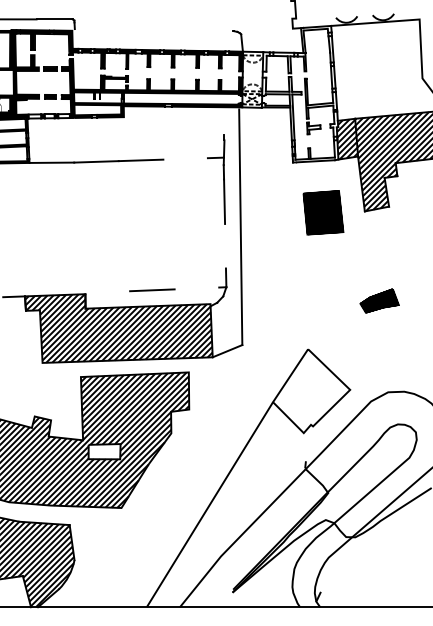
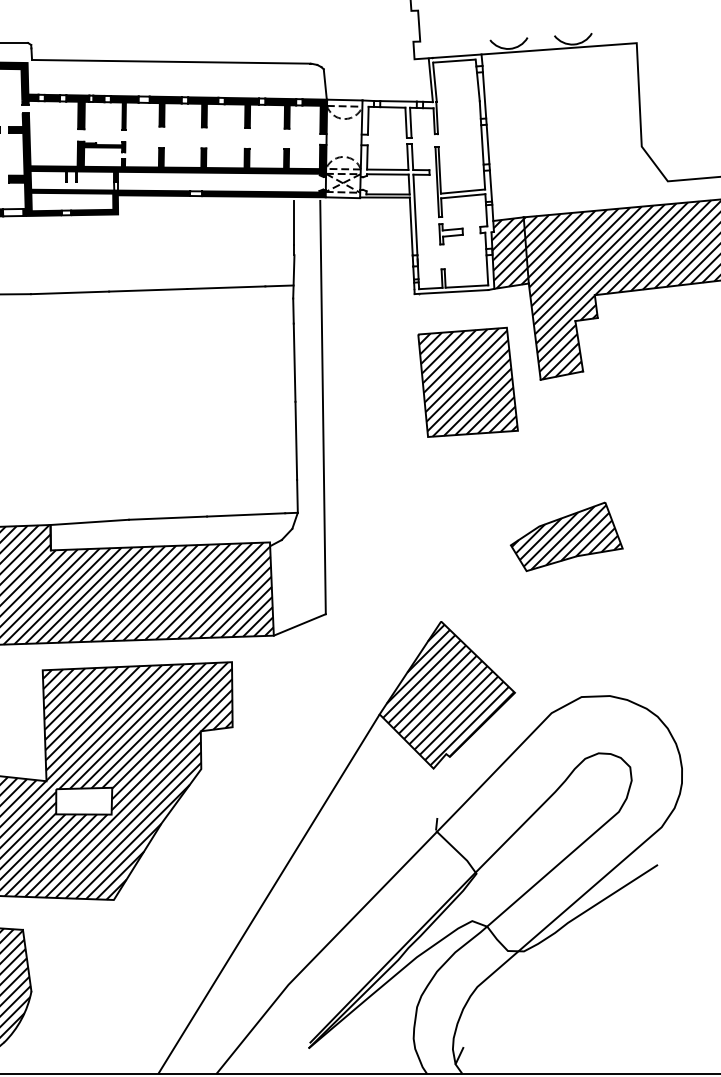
line: (153, 30) -> (169, 62), added
line: (224, 121) -> (294, 222), added
line: (185, 158) -> (226, 286), added
part: (323, 212) -> (468, 381), size x1.43
line: (225, 245) -> (296, 439), added
line: (196, 288) -> (245, 514), added
line: (107, 292) -> (89, 521), added
part: (379, 300) -> (566, 536), size x1.67
hatch: (312, 391) -> (448, 695), added

